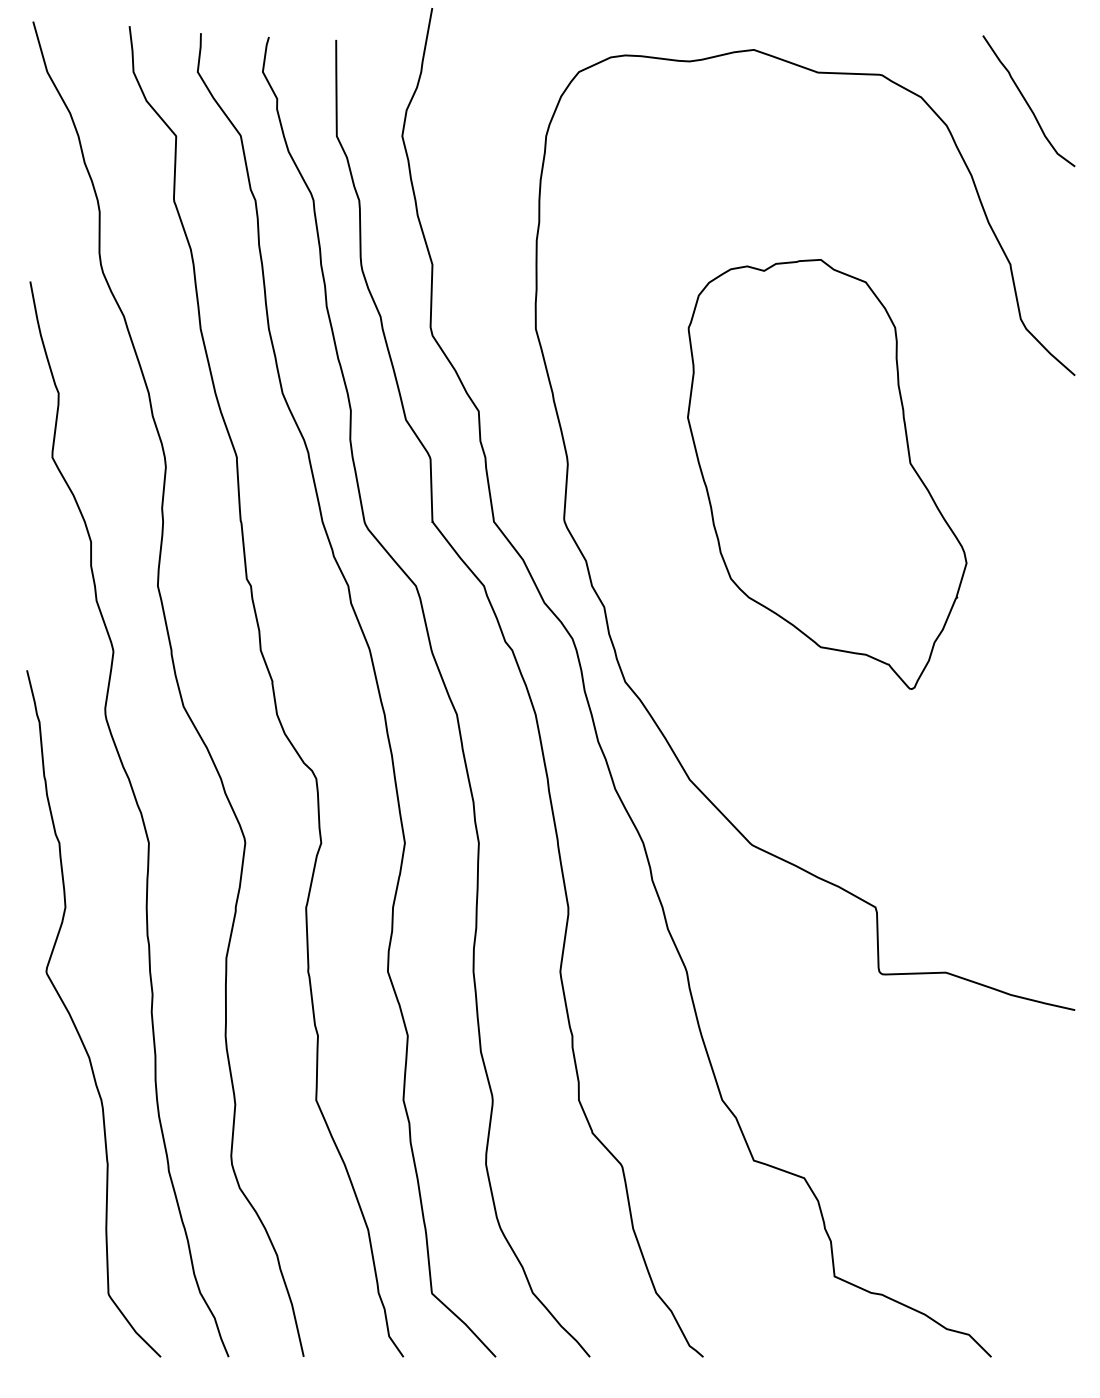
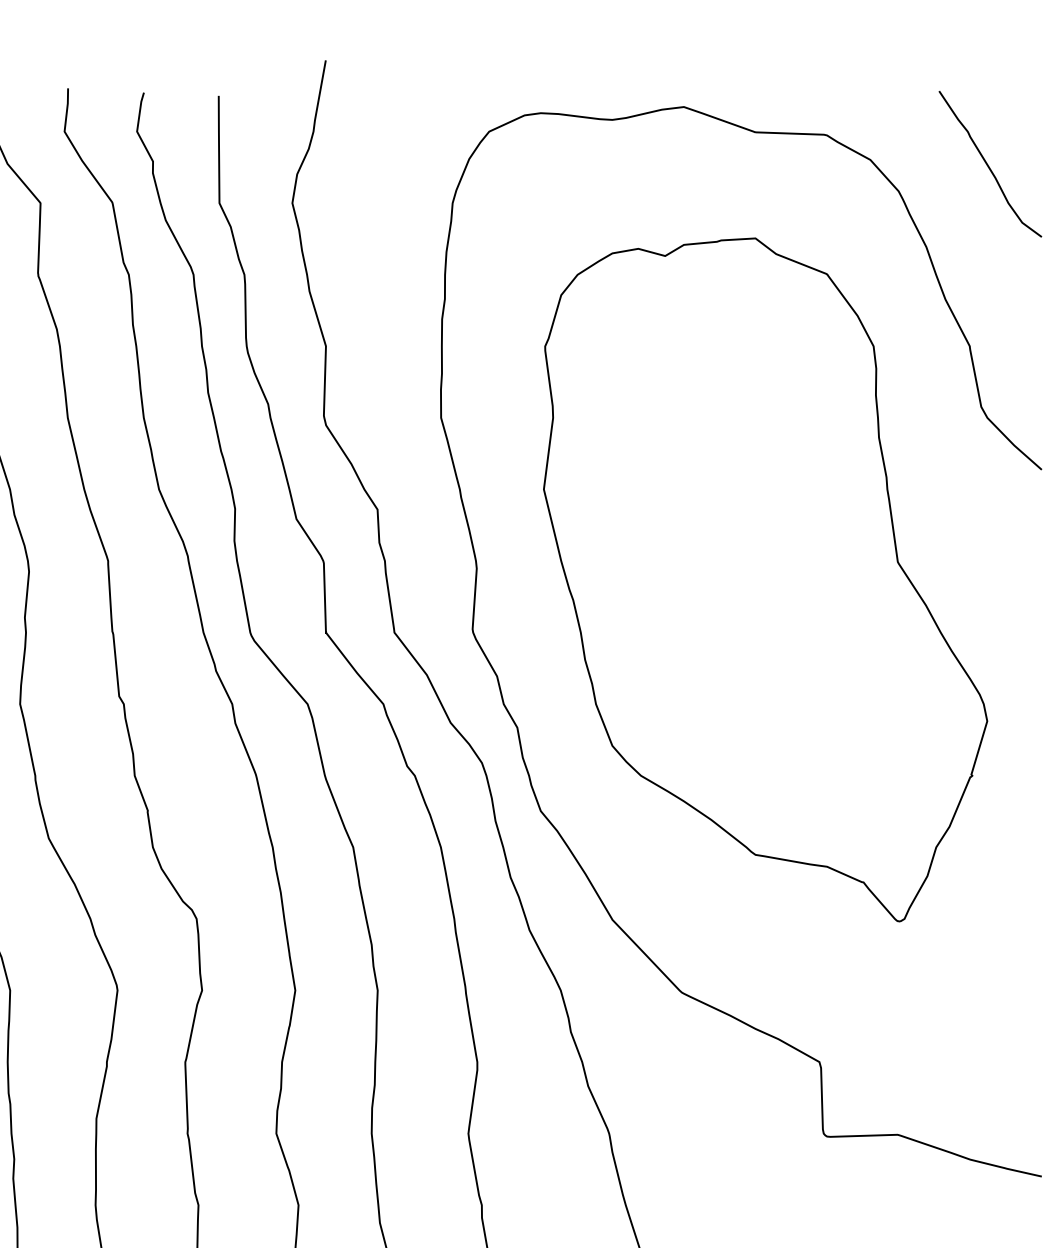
part: (827, 474) -> (765, 579), size x1.43

